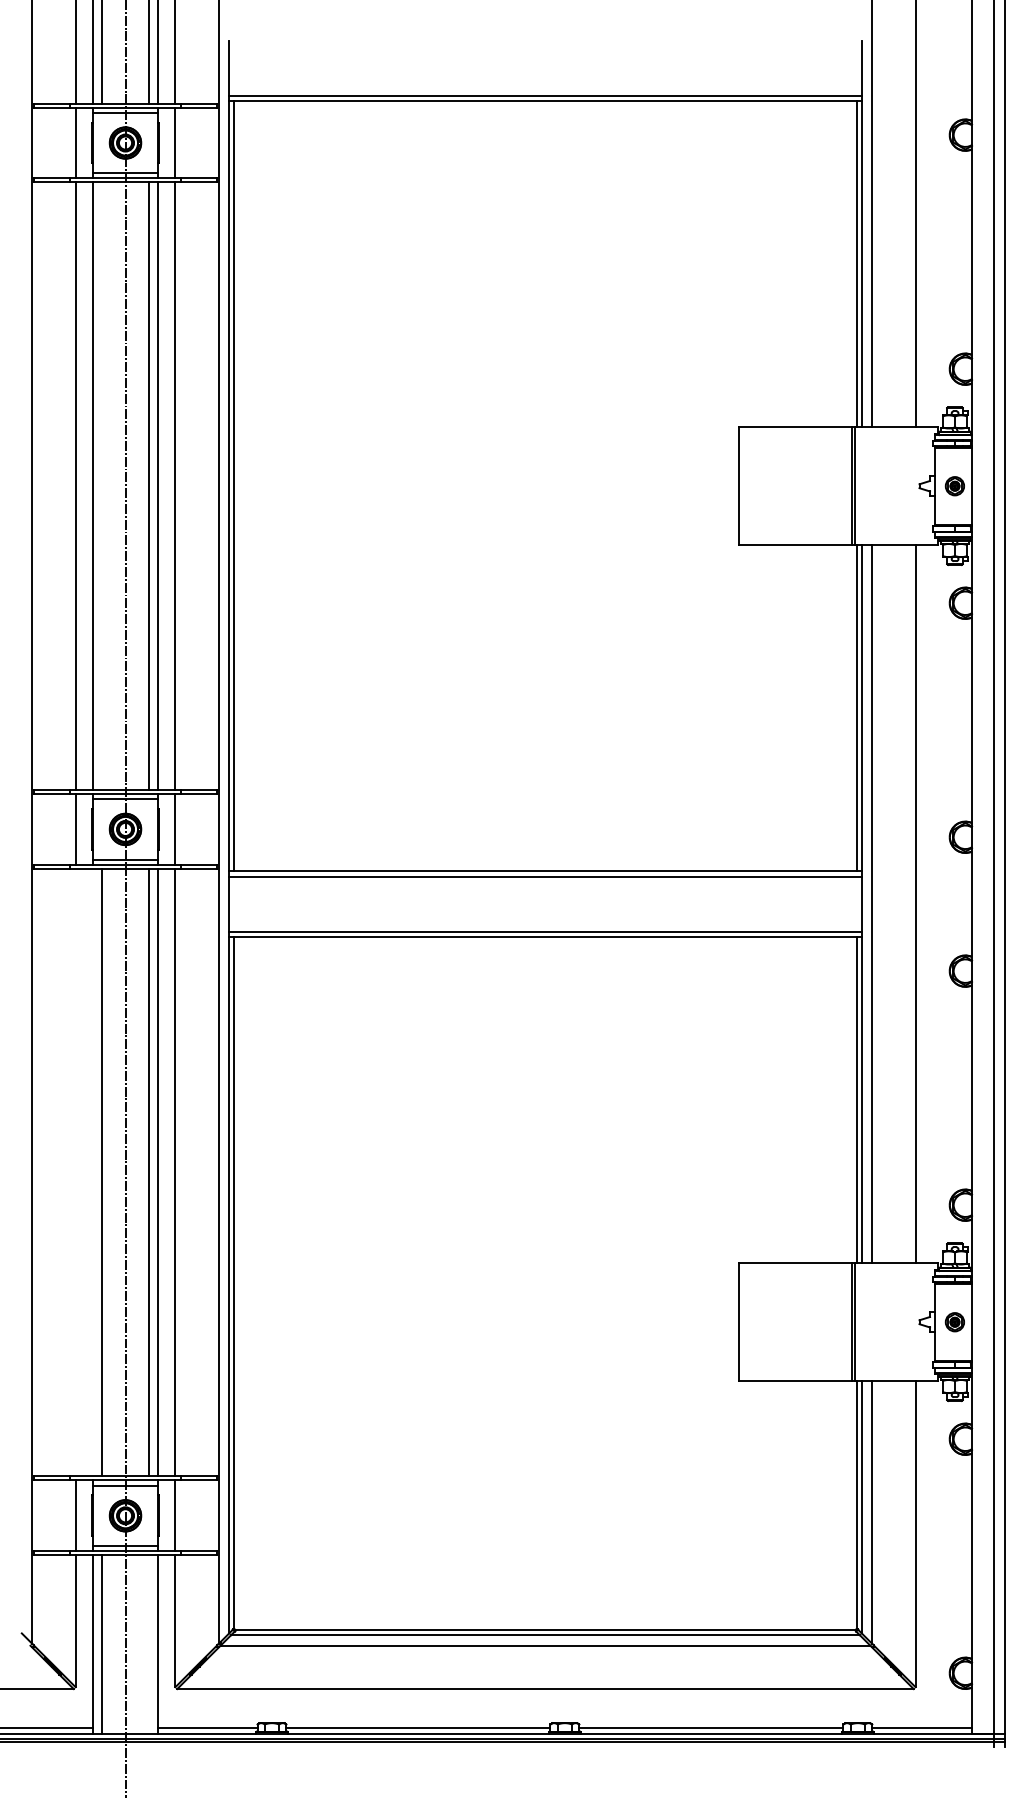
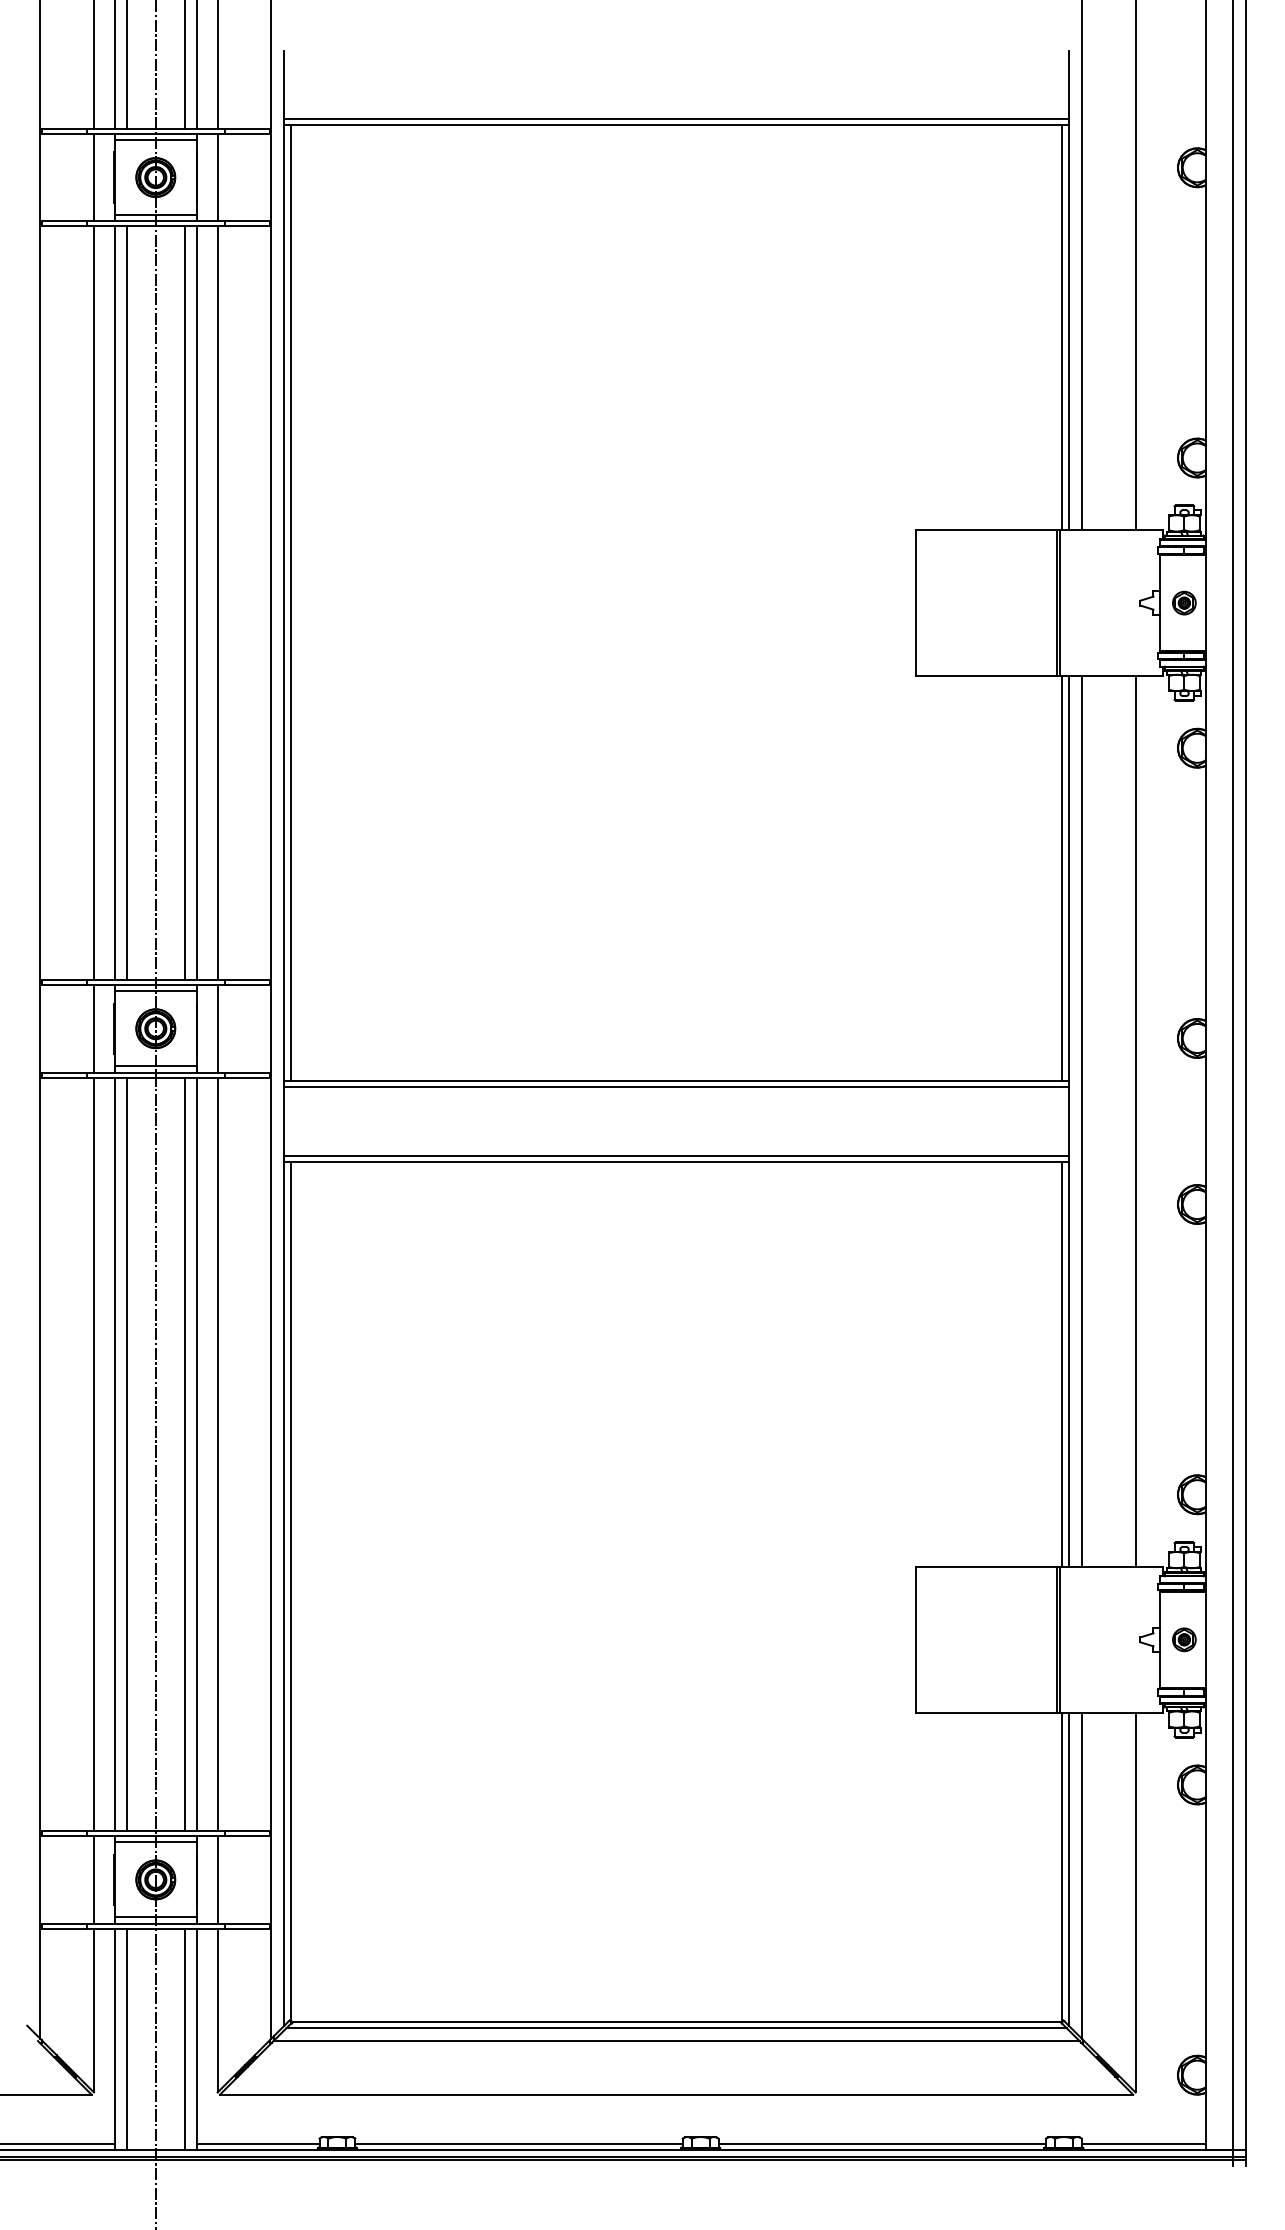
line: (101, 485) -> (126, 602), added
line: (75, 1172) -> (93, 1454), added
line: (93, 1172) -> (115, 1454), added
line: (149, 1644) -> (185, 2039), added

